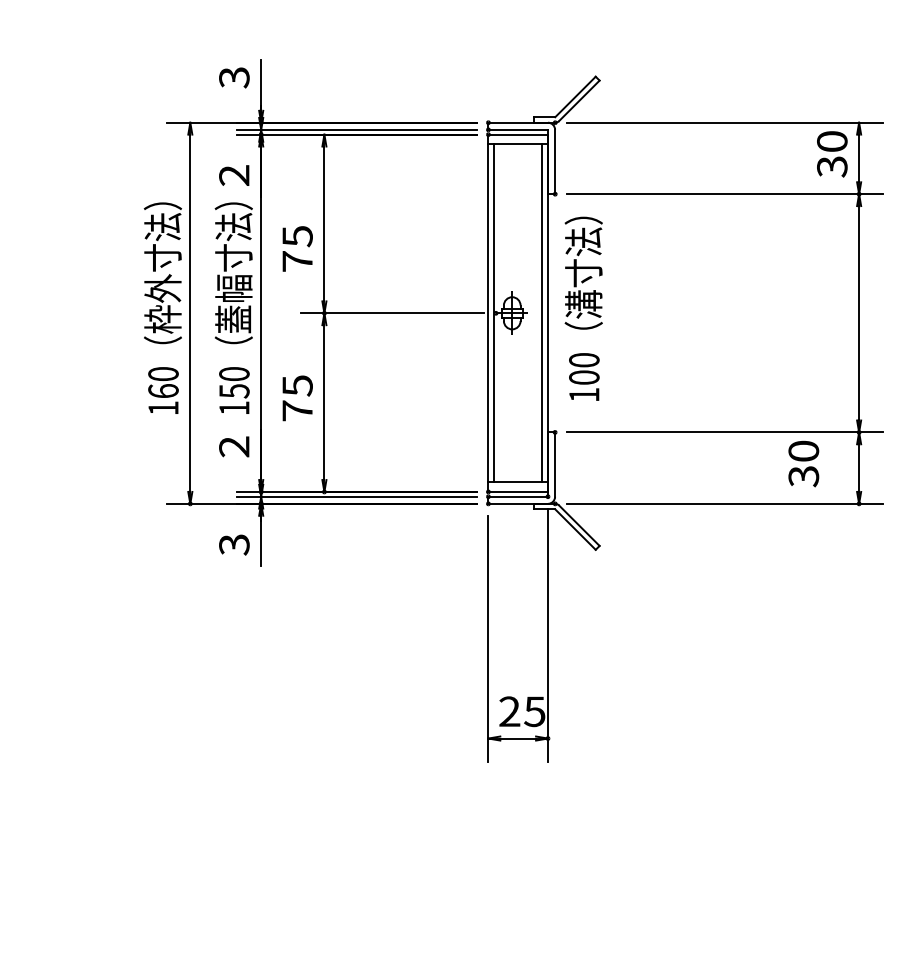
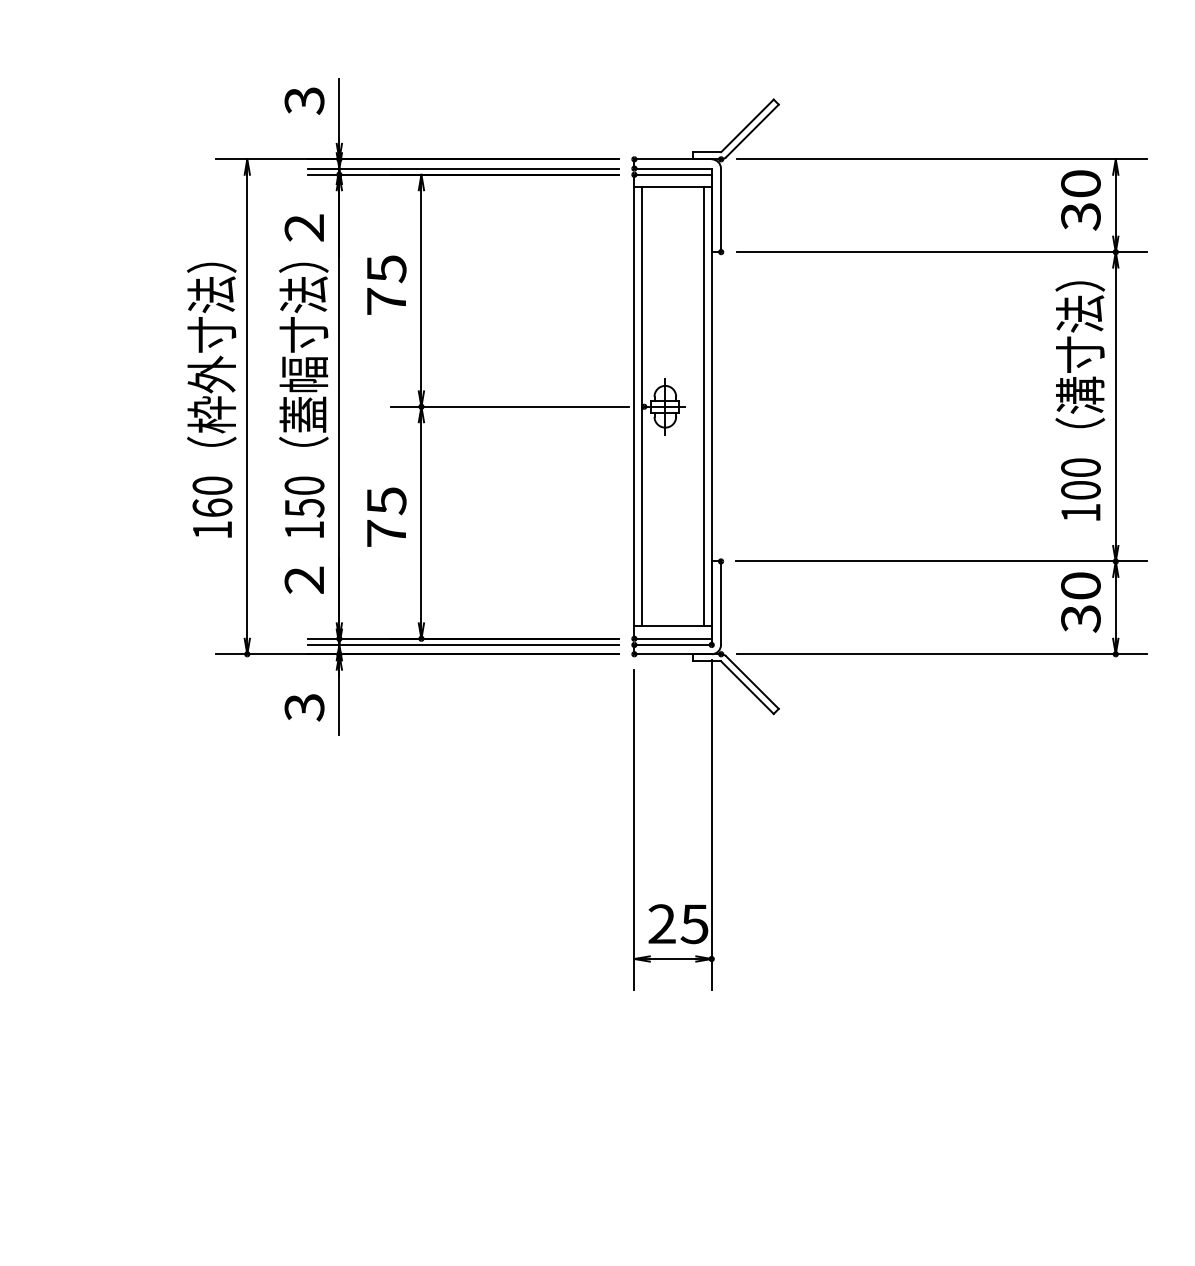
text: (297, 248) -> (386, 284), moved
text: (583, 308) -> (1080, 400), moved
text: (803, 464) -> (1080, 602), moved

